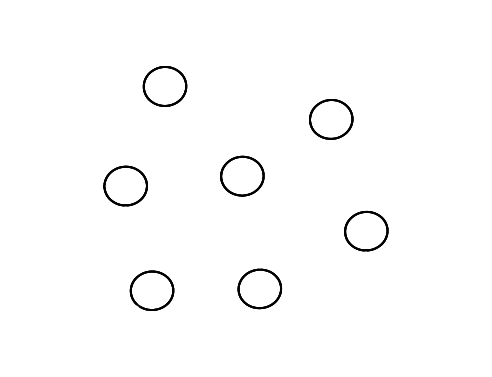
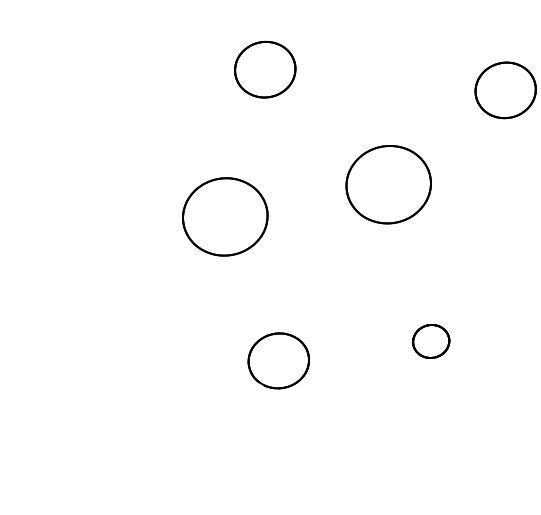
part: (242, 175) -> (388, 183), size x1.4
part: (125, 185) -> (224, 216), size x1.4
part: (259, 288) -> (430, 340), size x0.6

